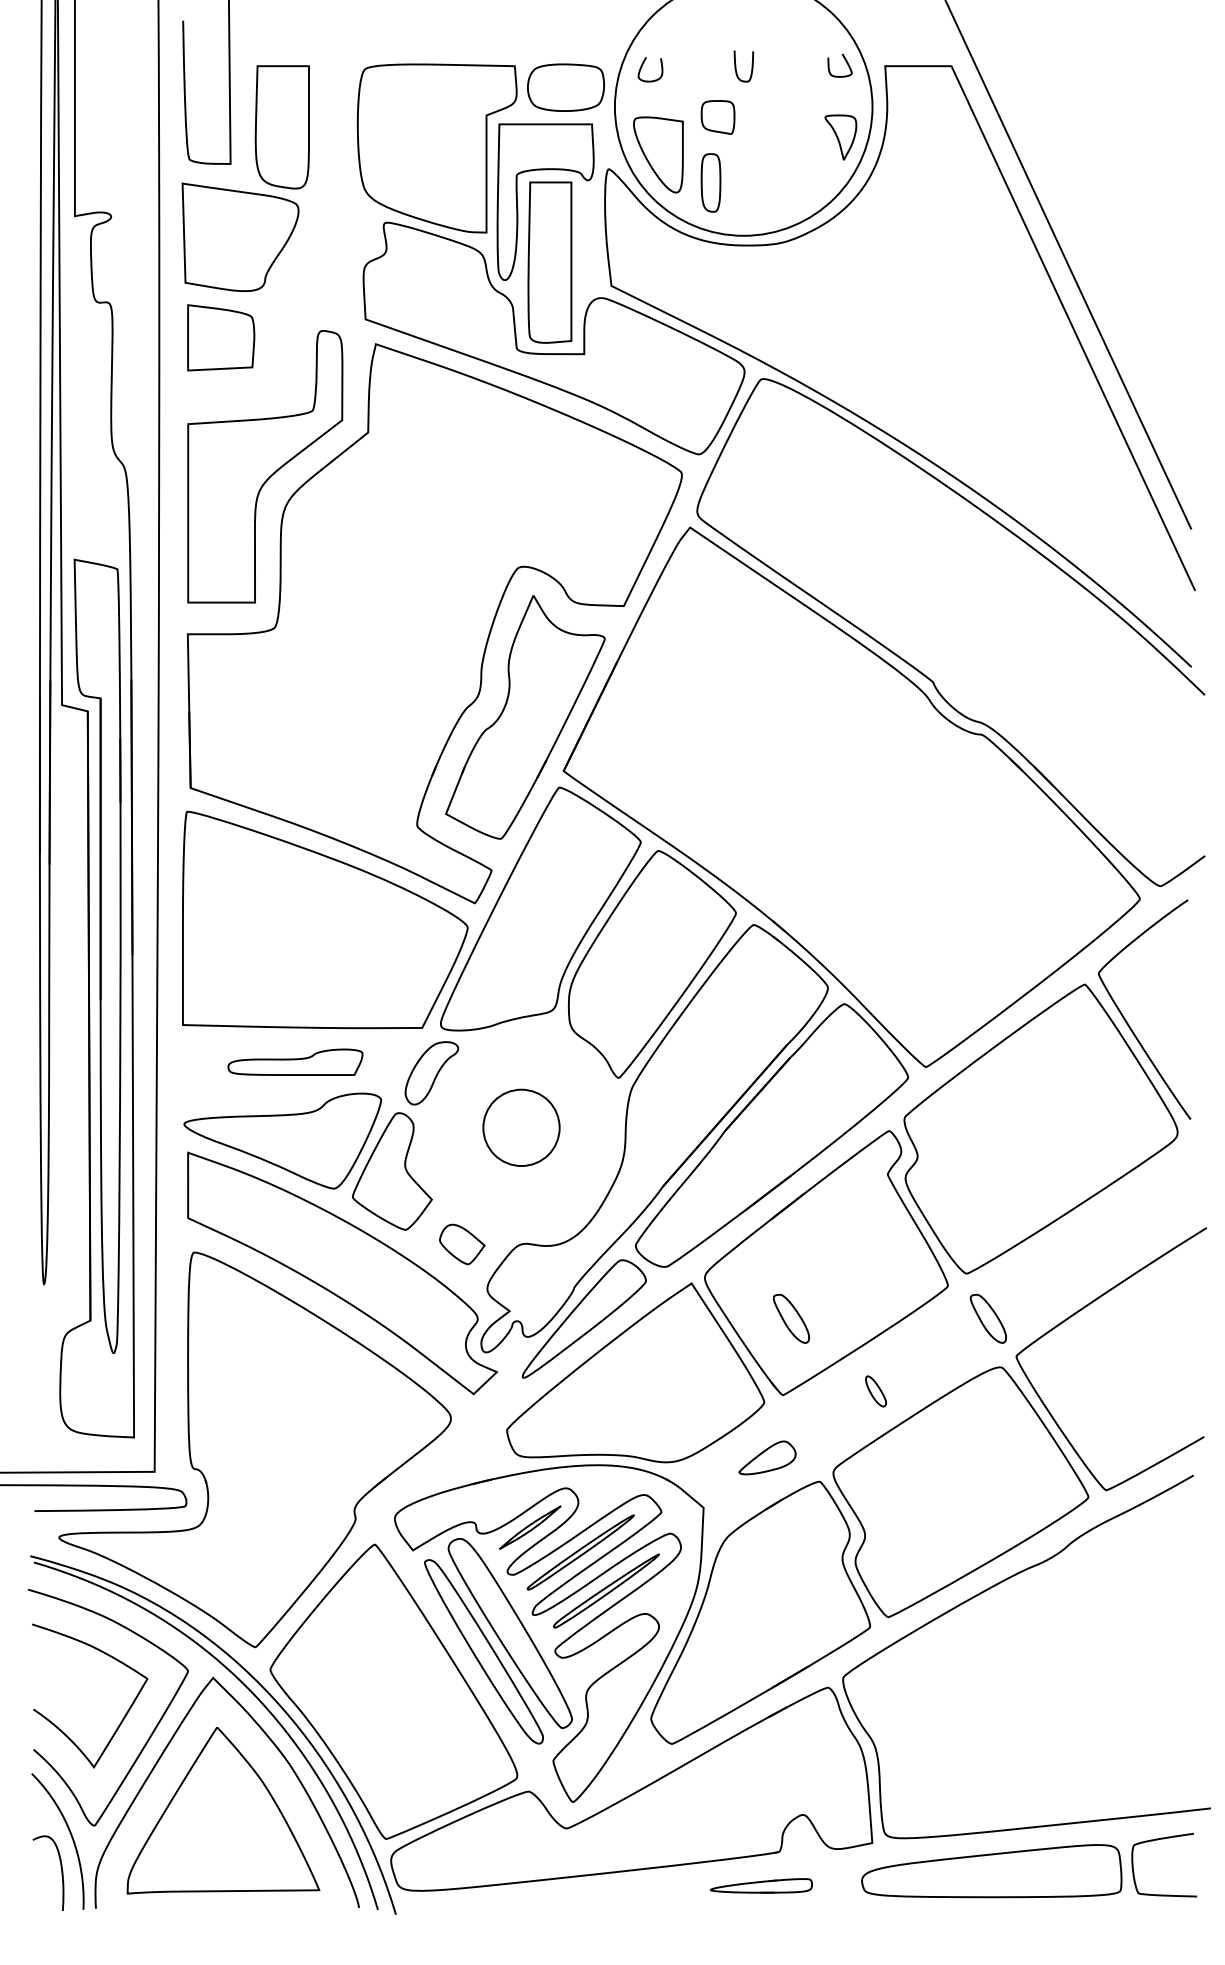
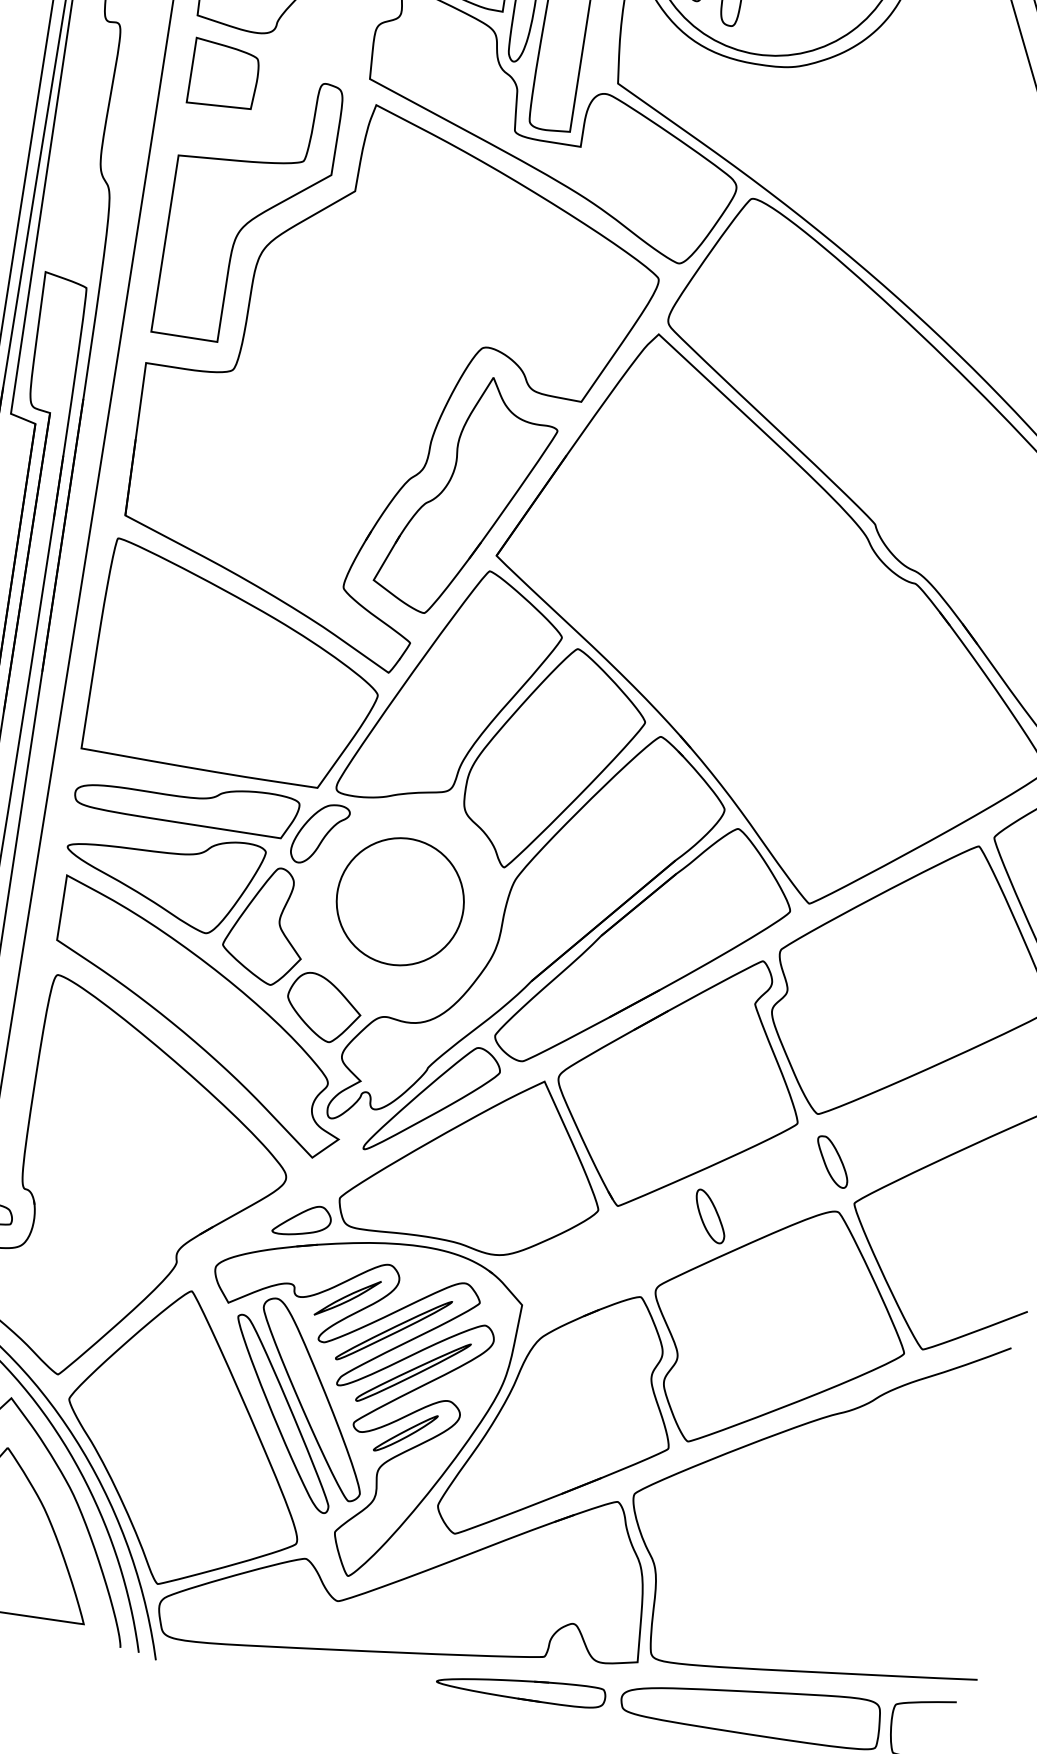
part: (295, 1062) -> (186, 802), size x1.67
part: (521, 1127) -> (400, 901), size x1.67
part: (462, 1244) -> (324, 1008), size x1.67
part: (790, 1318) -> (636, 1131), removed
part: (875, 1391) -> (709, 1216), size x1.67
part: (767, 1457) -> (302, 1220), moved
part: (608, 1651) -> (406, 1432), added
part: (761, 1885) -> (521, 1687), size x1.67

